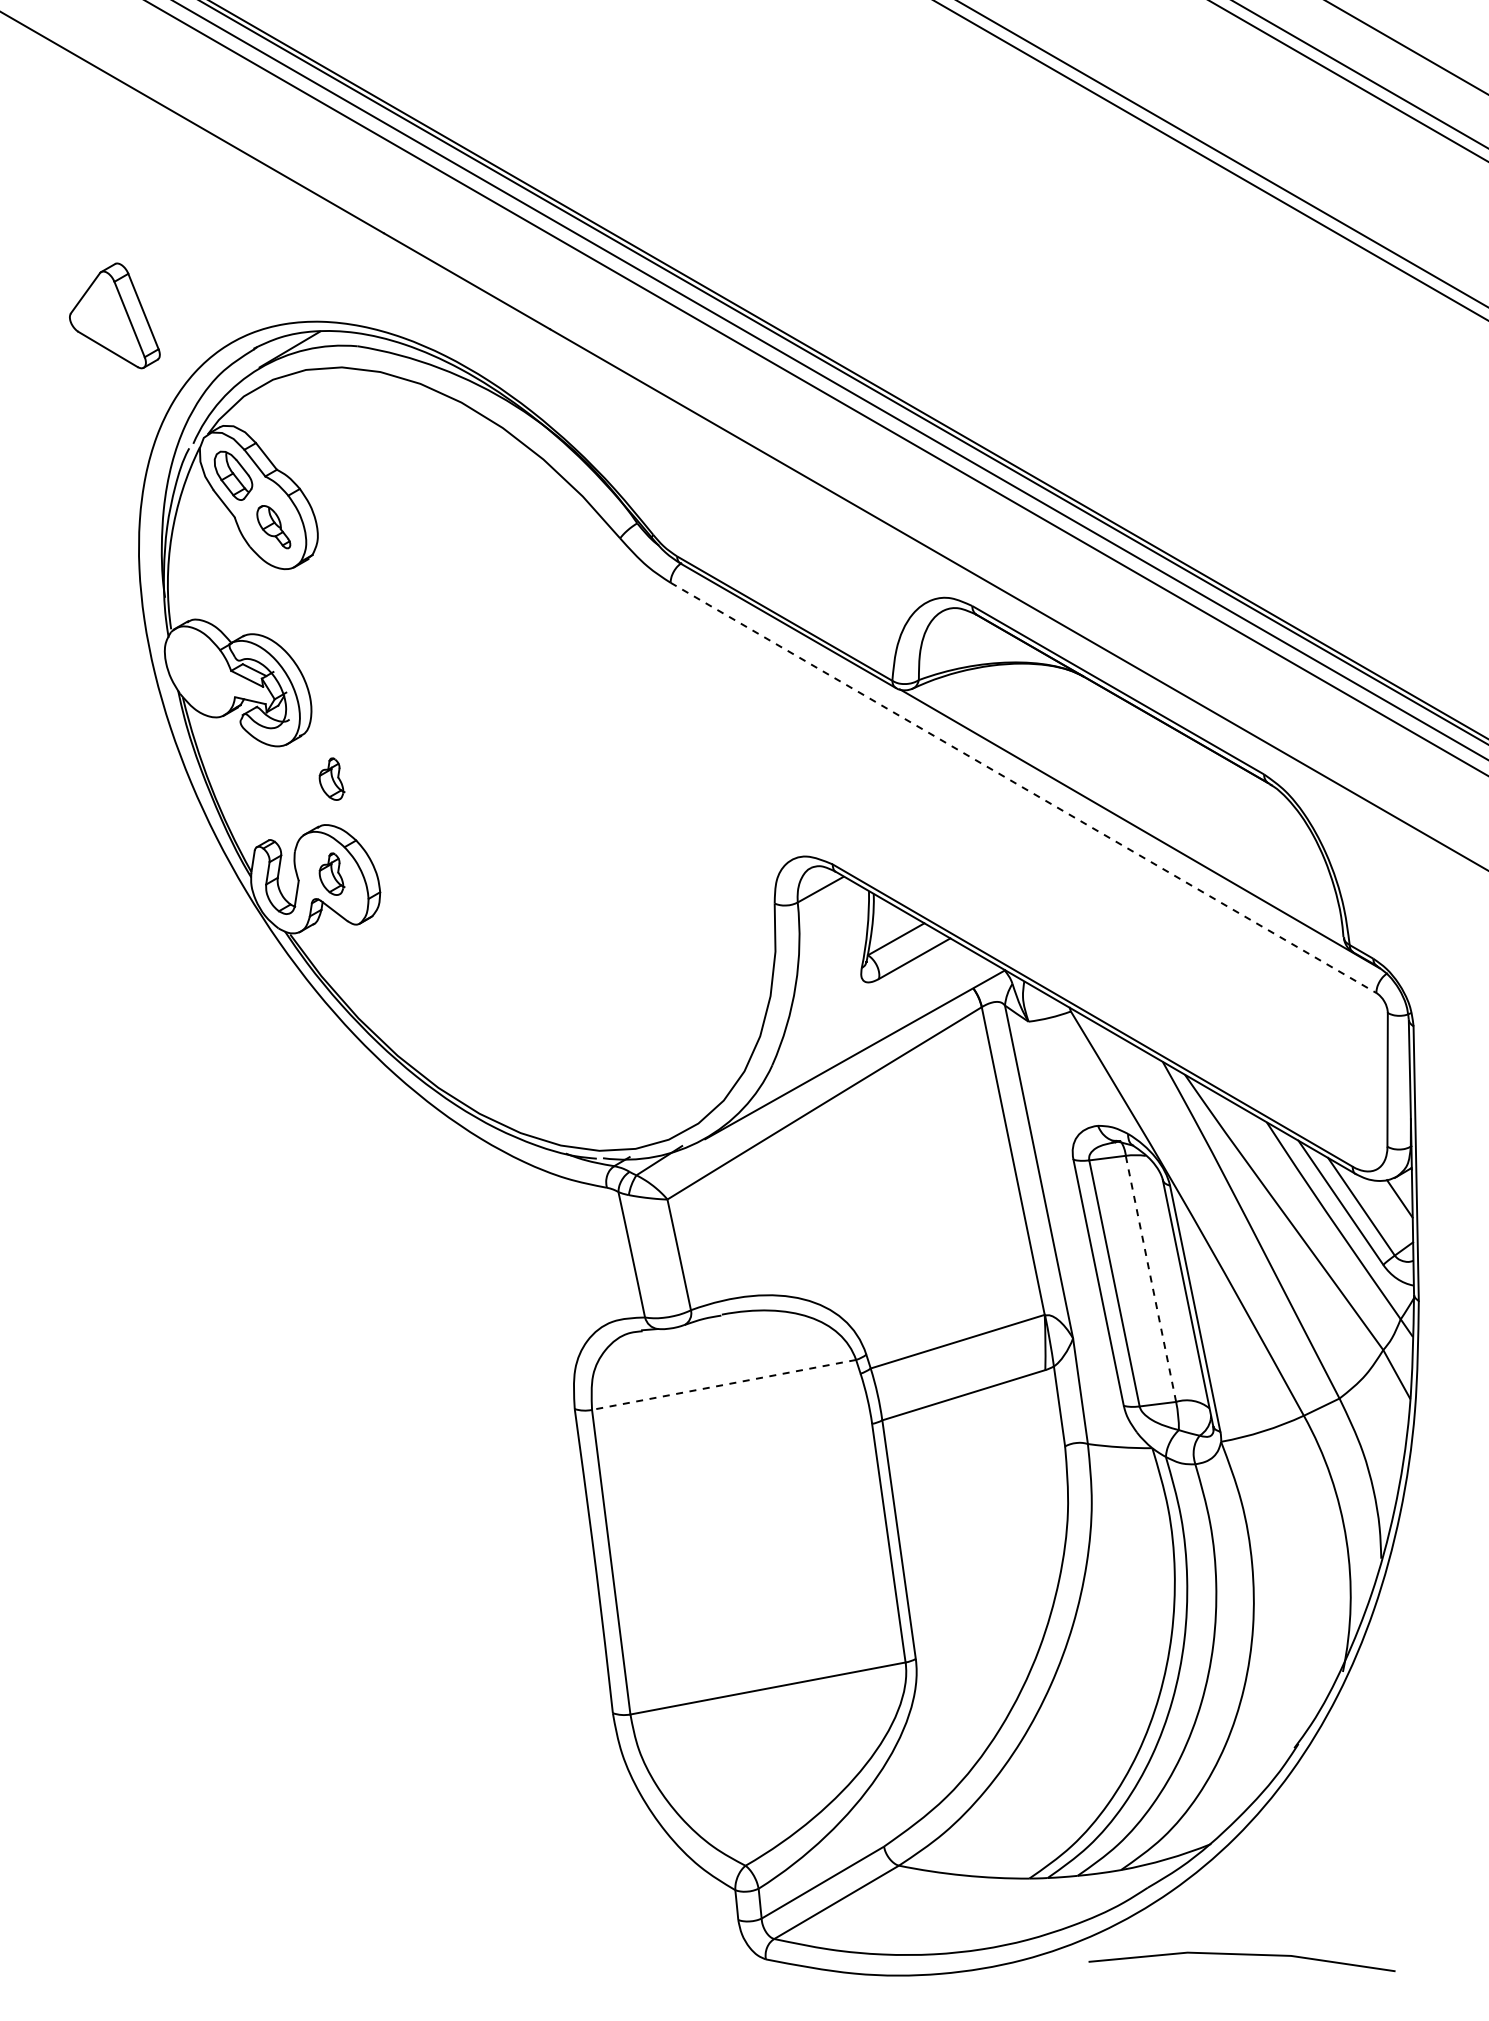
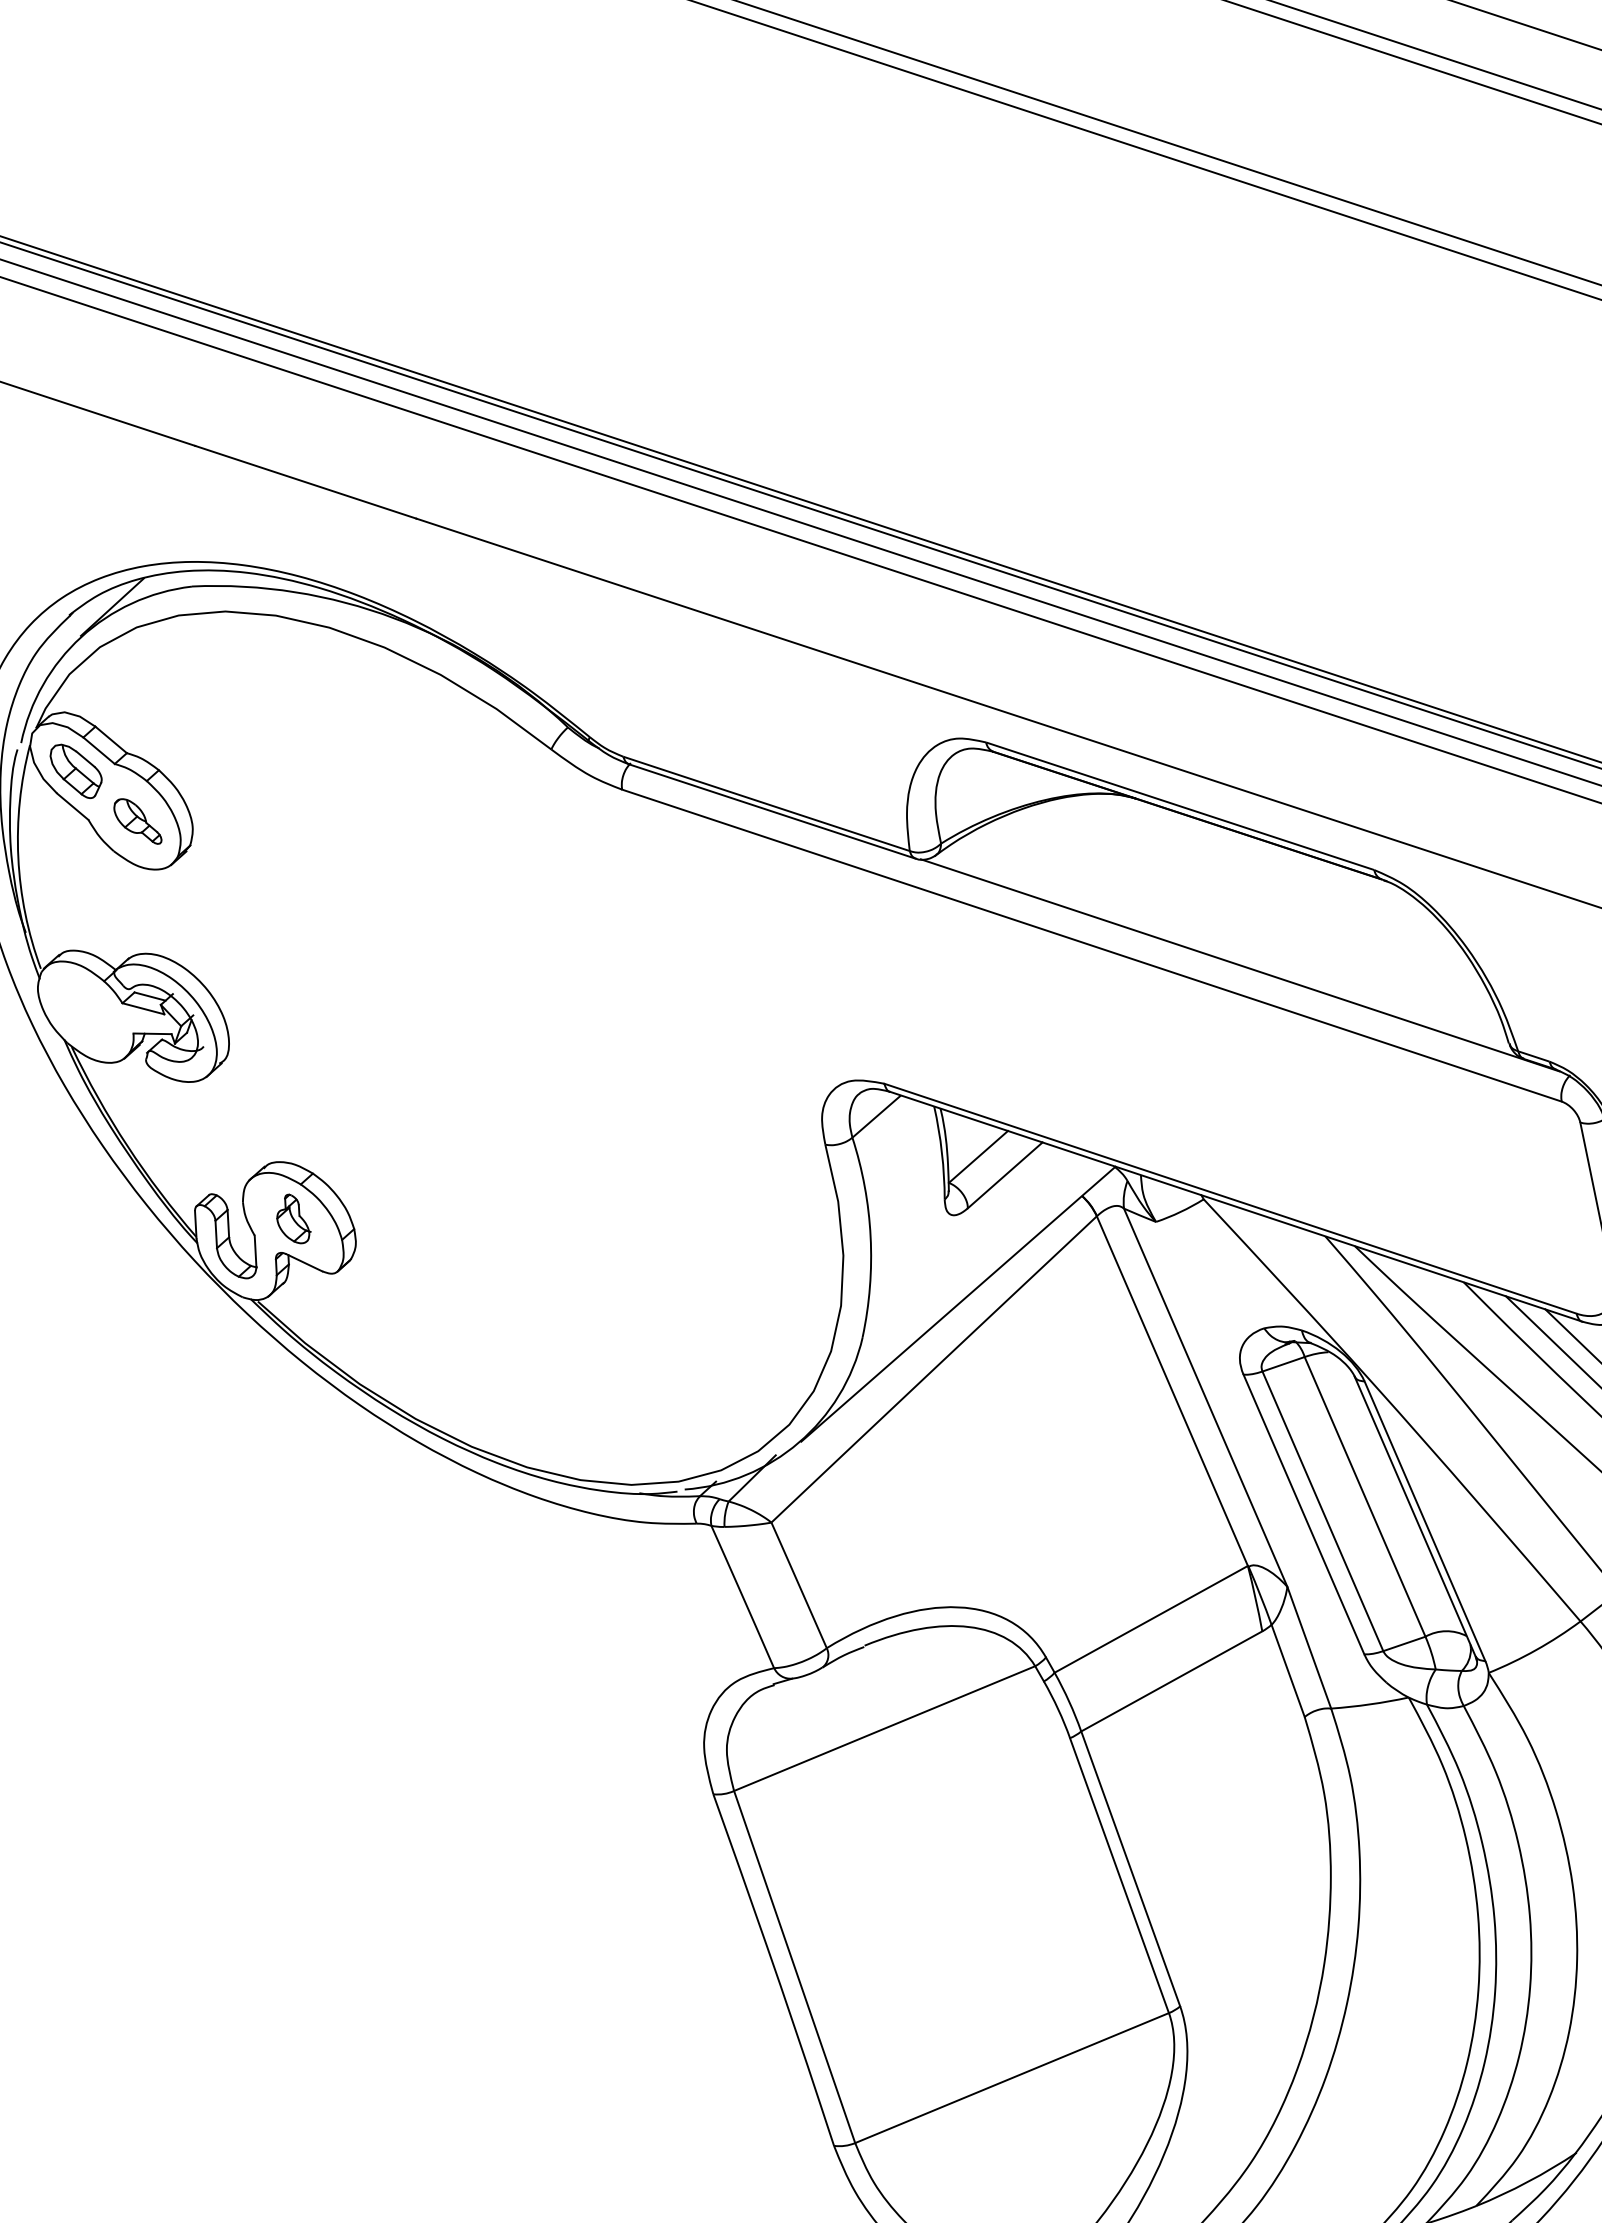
part: (331, 778) -> (268, 1106), removed
line: (1023, 788) -> (1092, 946), dashed -> solid
line: (1150, 1278) -> (1364, 1496), dashed -> solid
line: (723, 1385) -> (884, 1729), dashed -> solid

